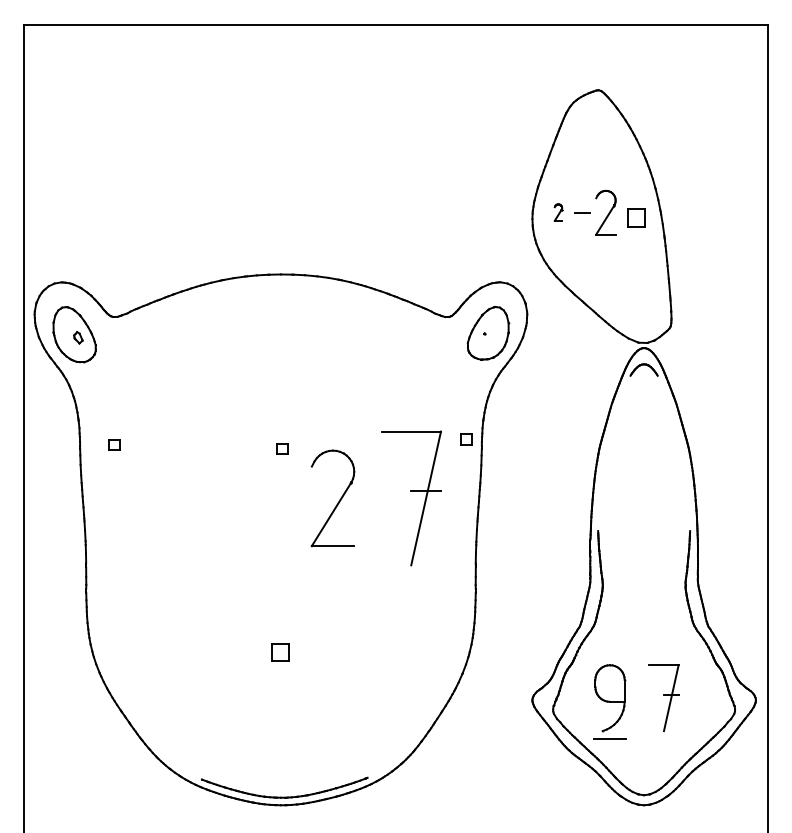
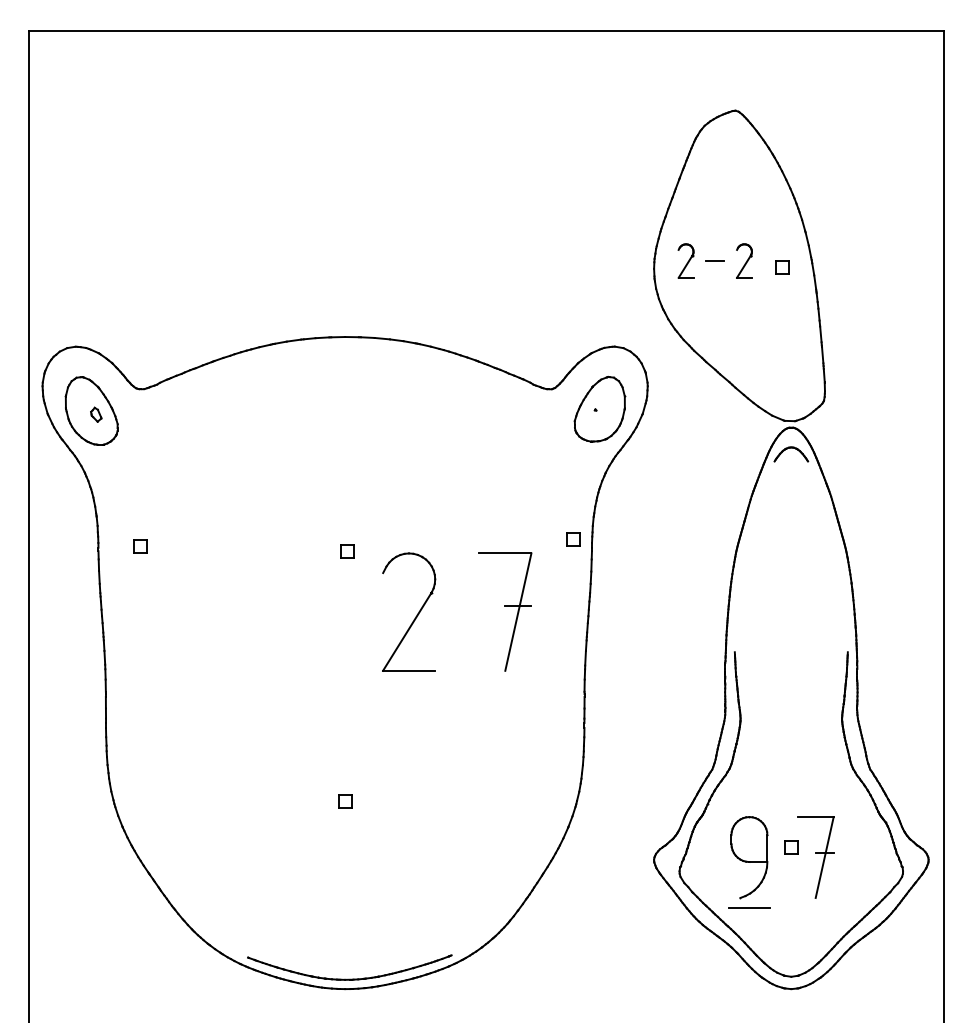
part: (557, 212) -> (685, 260), size x1.67
part: (606, 212) -> (744, 260), size x0.62
part: (636, 217) -> (782, 267), size x0.62
part: (411, 497) -> (505, 611), size x0.71
part: (281, 652) -> (345, 801), size x0.62
part: (644, 690) -> (791, 847), added

